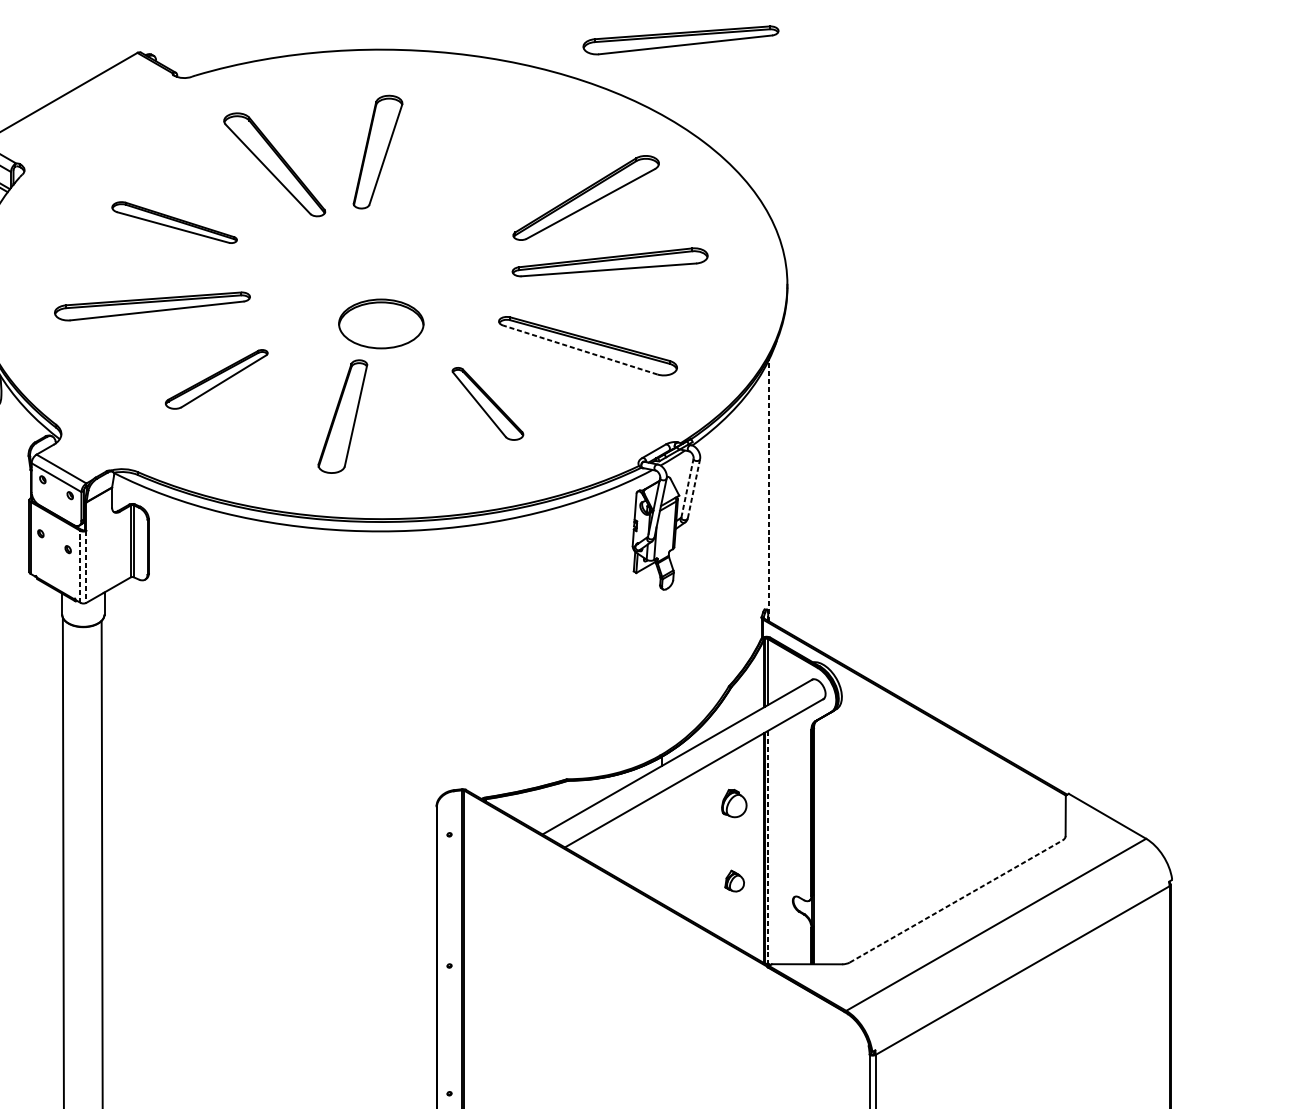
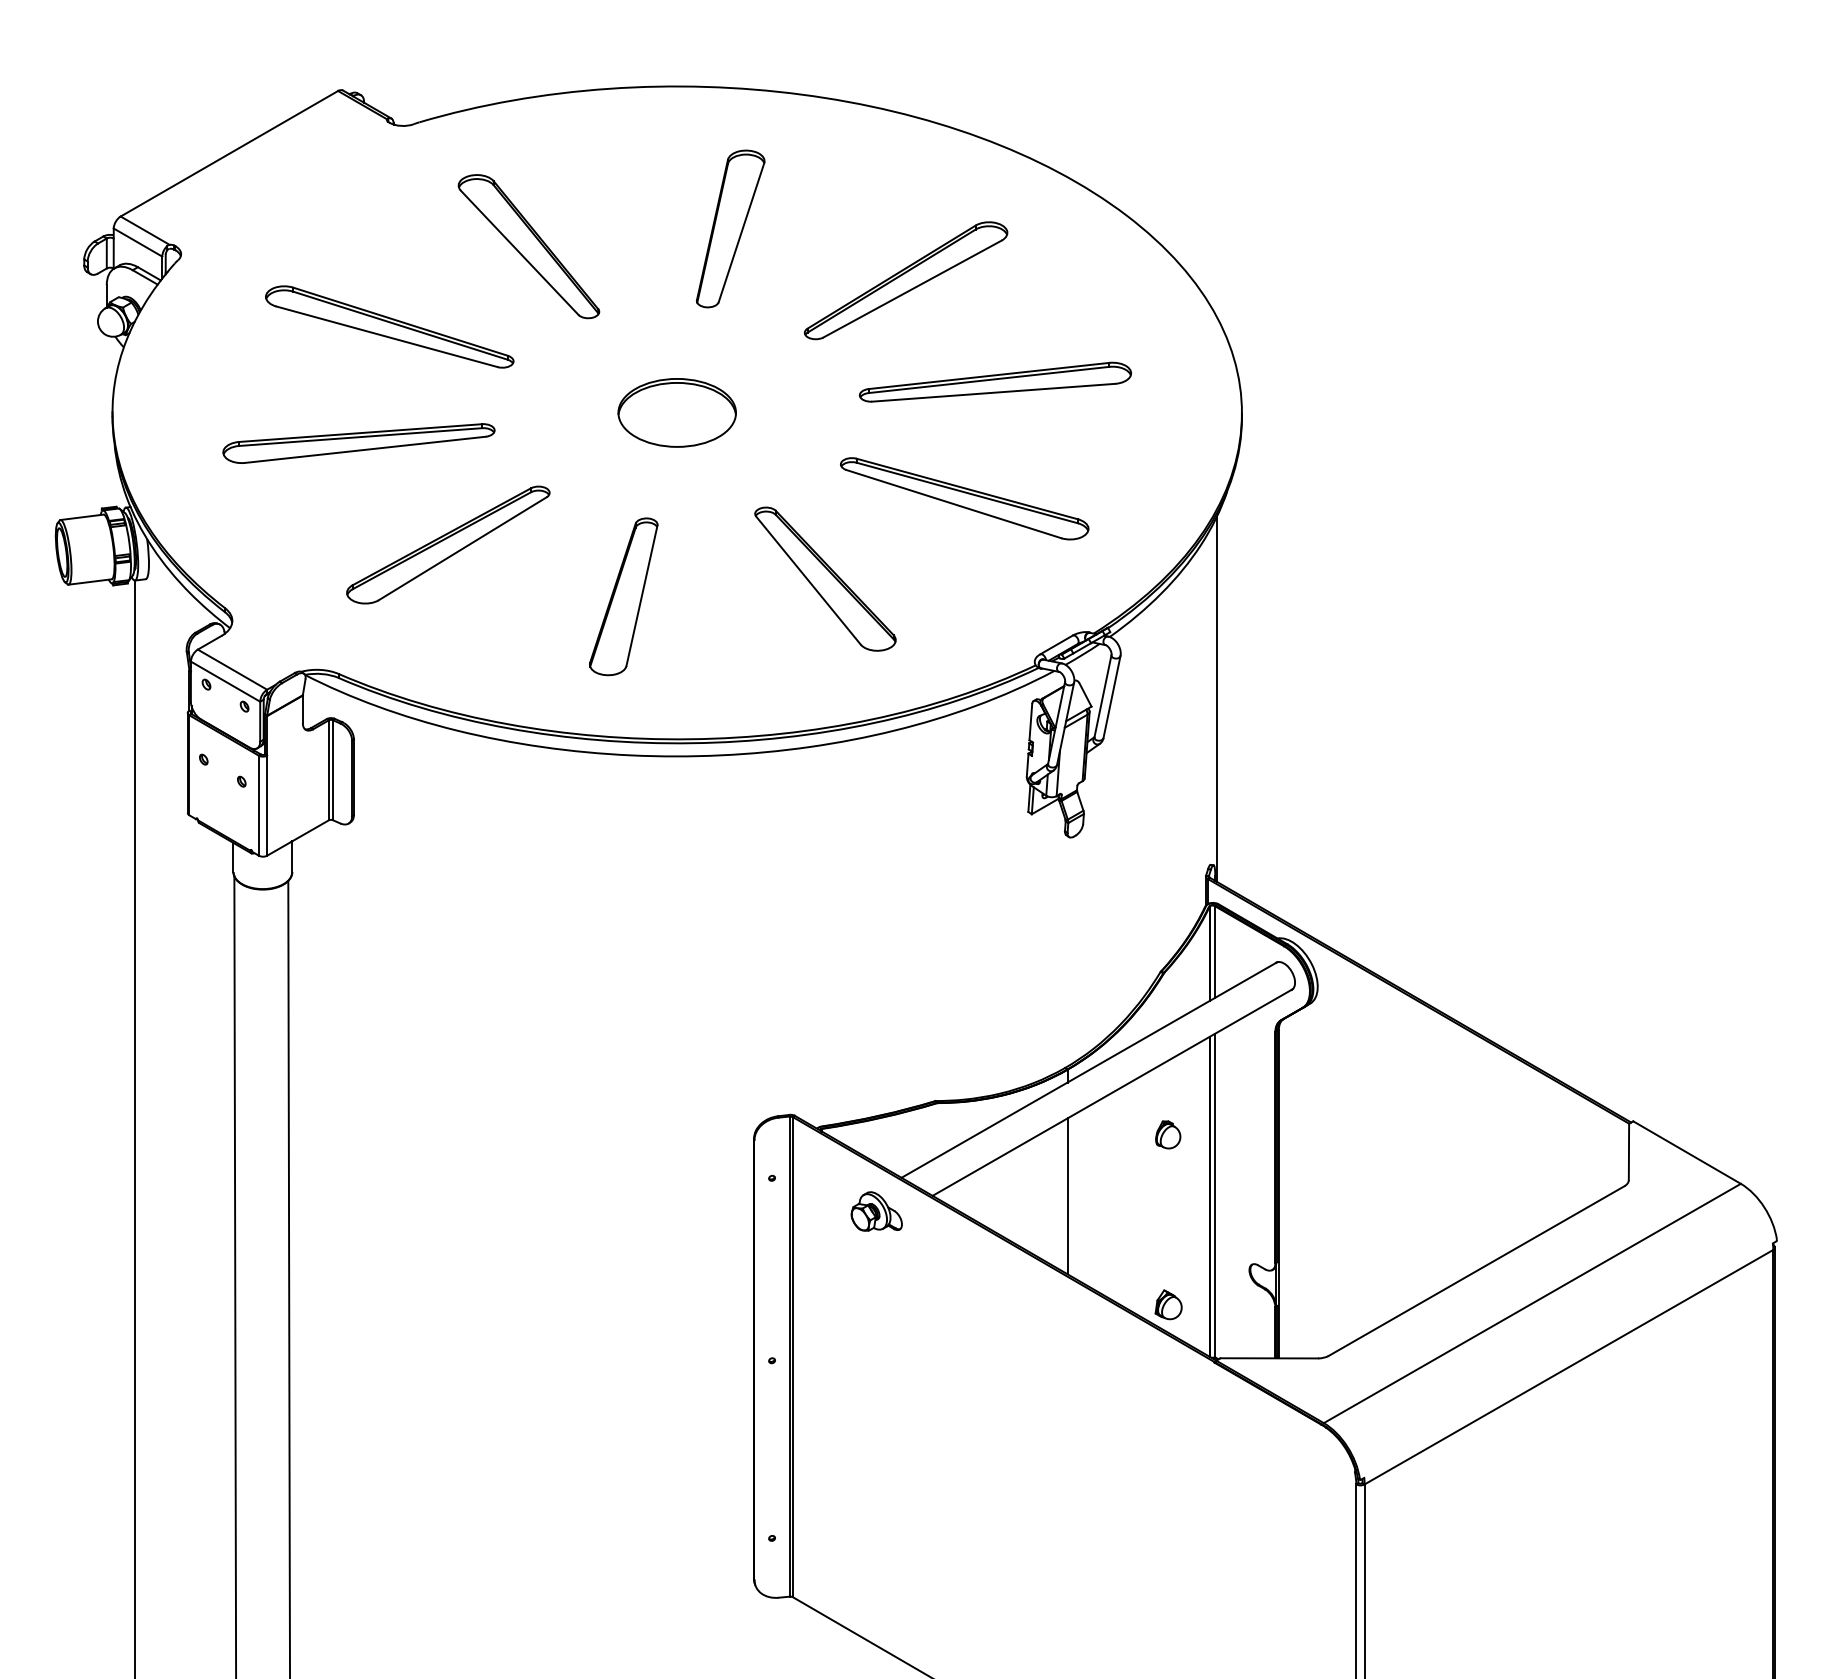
part: (680, 40) -> (1093, 73), removed
part: (377, 151) -> (730, 228), moved
part: (585, 197) -> (905, 280), moved
part: (174, 222) -> (389, 326), size x1.43
part: (380, 323) -> (676, 412), moved
line: (579, 350) -> (953, 504), dashed -> solid
part: (216, 379) -> (448, 544), size x1.43
part: (487, 403) -> (825, 578), size x1.43
line: (687, 488) -> (1103, 696), dashed -> solid
line: (694, 489) -> (1112, 697), dashed -> solid
line: (769, 489) -> (1216, 698), dashed -> solid
line: (80, 566) -> (258, 805), dashed -> solid
line: (86, 567) -> (267, 806), dashed -> solid
part: (734, 803) -> (1168, 1134), size x0.71
line: (661, 847) -> (1067, 1196), added
line: (767, 847) -> (1214, 1195), dashed -> solid
part: (524, 858) -> (876, 1211), added
part: (734, 880) -> (1168, 1304), moved
line: (956, 901) -> (1476, 1271), dashed -> solid

